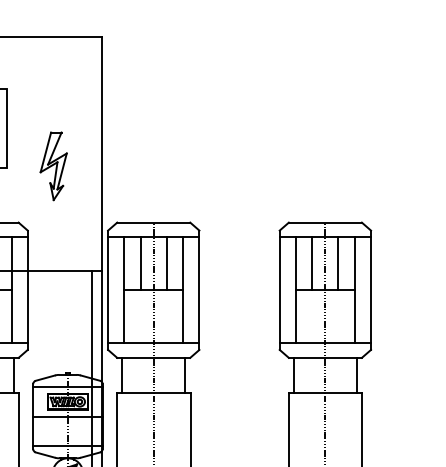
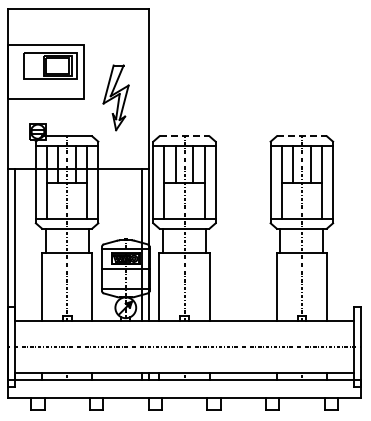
part: (52, 165) -> (115, 97), size x1.4
line: (153, 222) -> (184, 136), solid -> dashed
line: (324, 222) -> (301, 136), solid -> dashed

